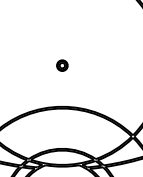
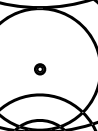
part: (61, 65) -> (39, 69), size x1.6

